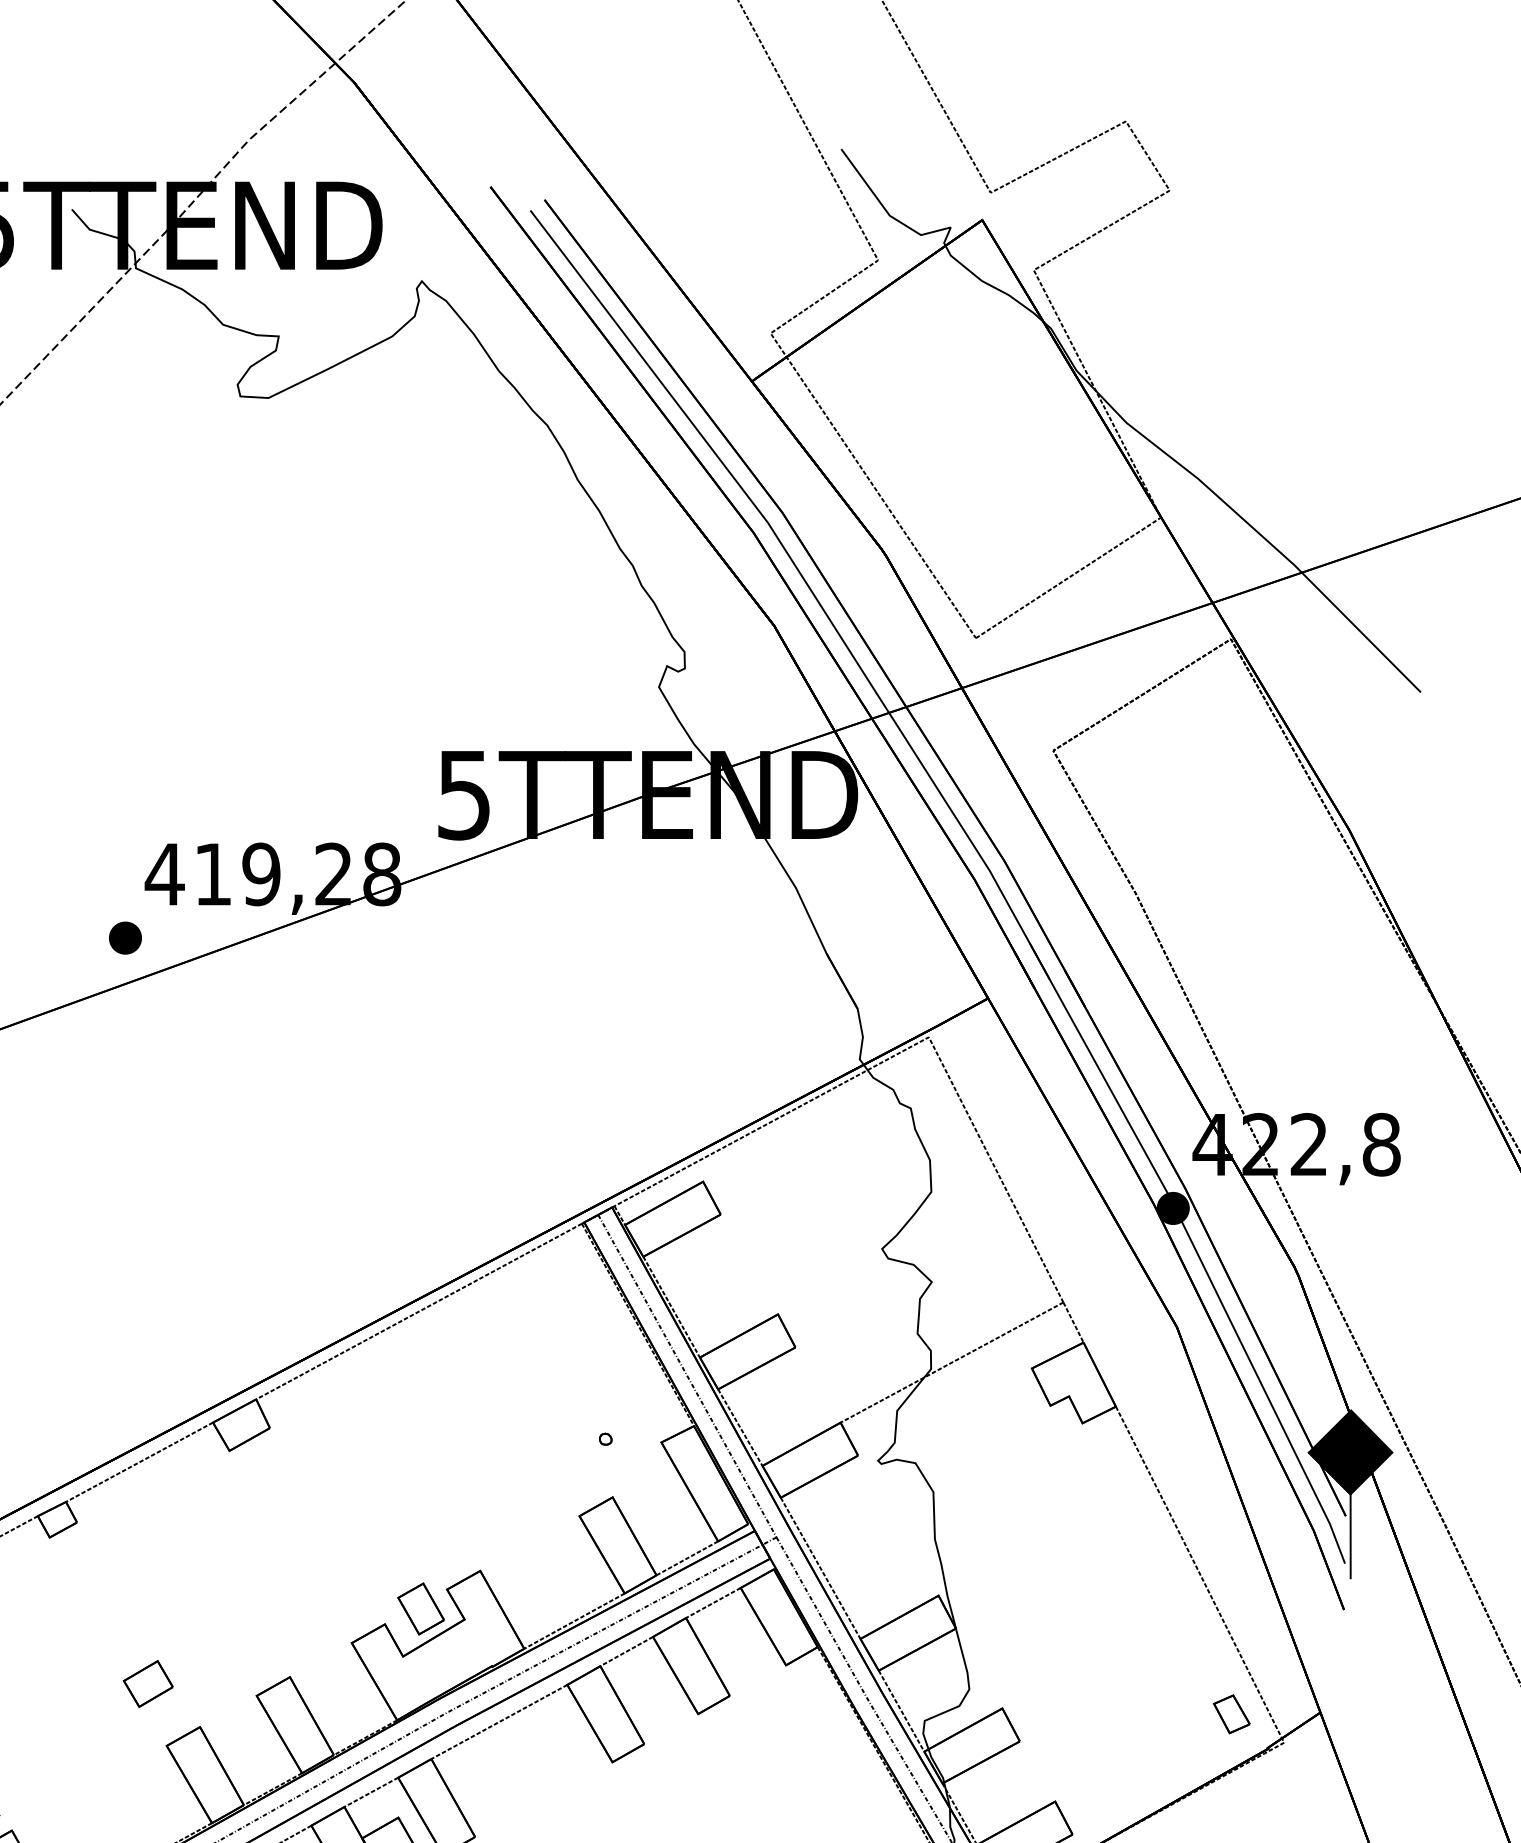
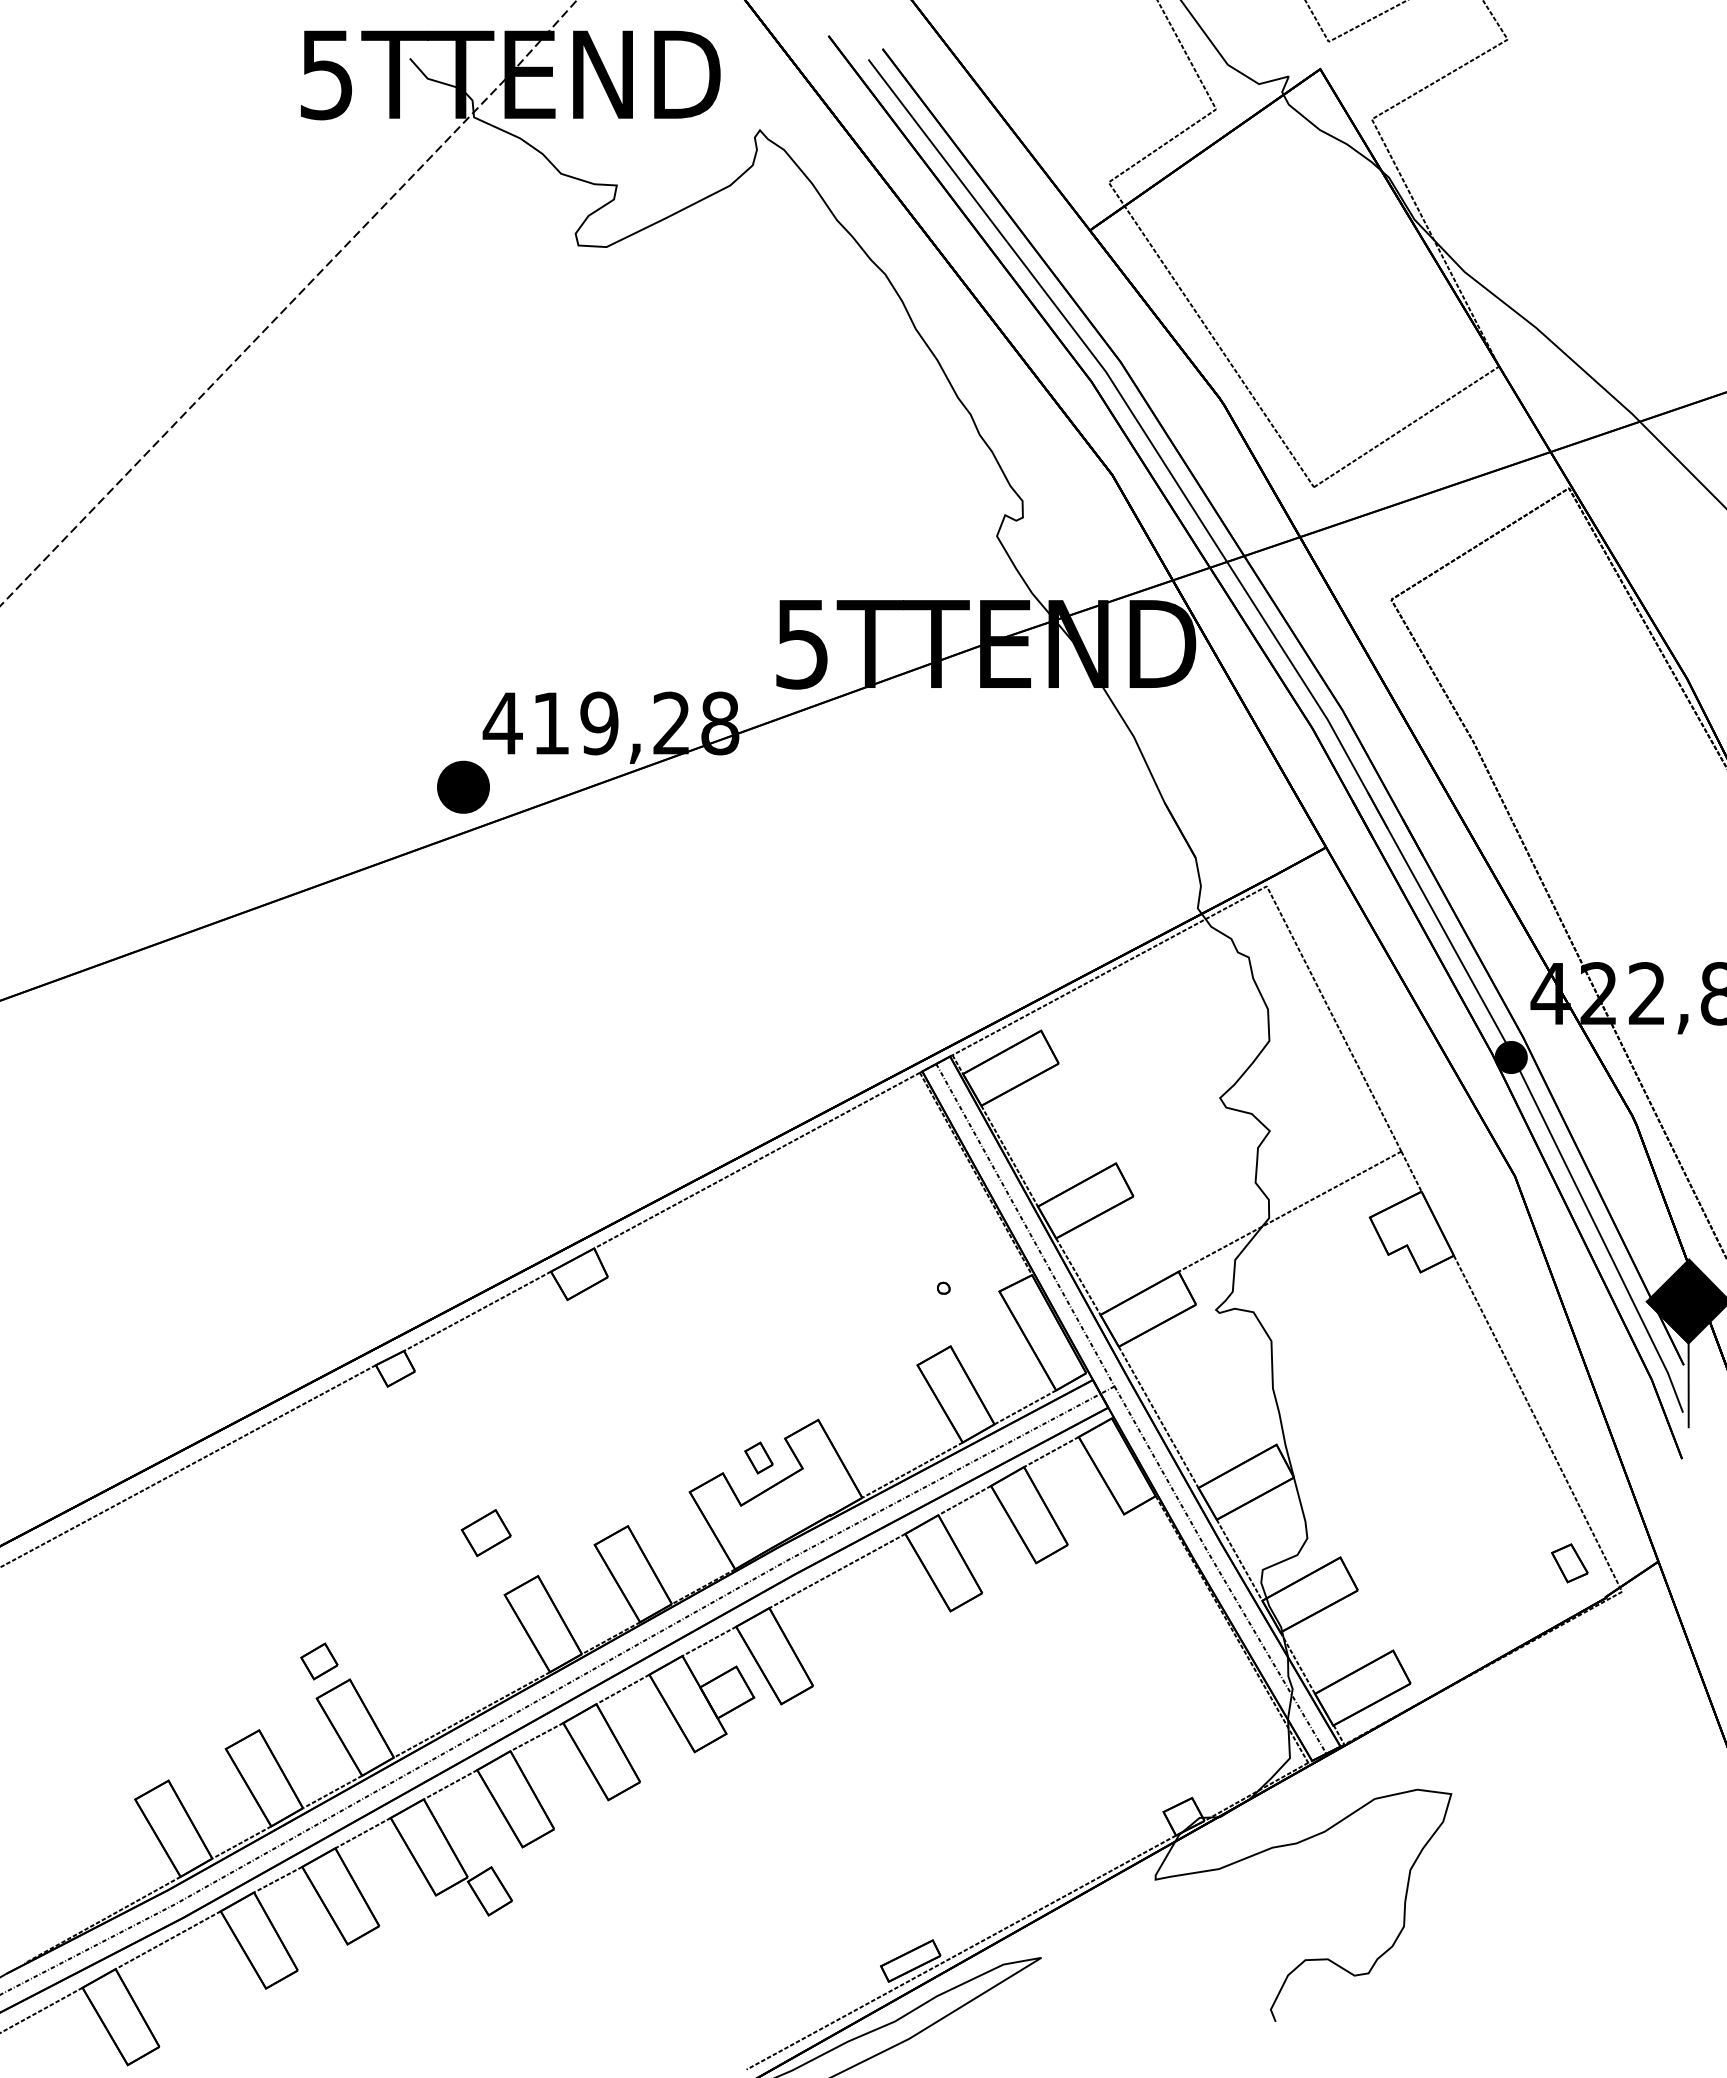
part: (125, 937) -> (463, 786), size x1.6
part: (420, 1608) -> (758, 1457), size x0.6

